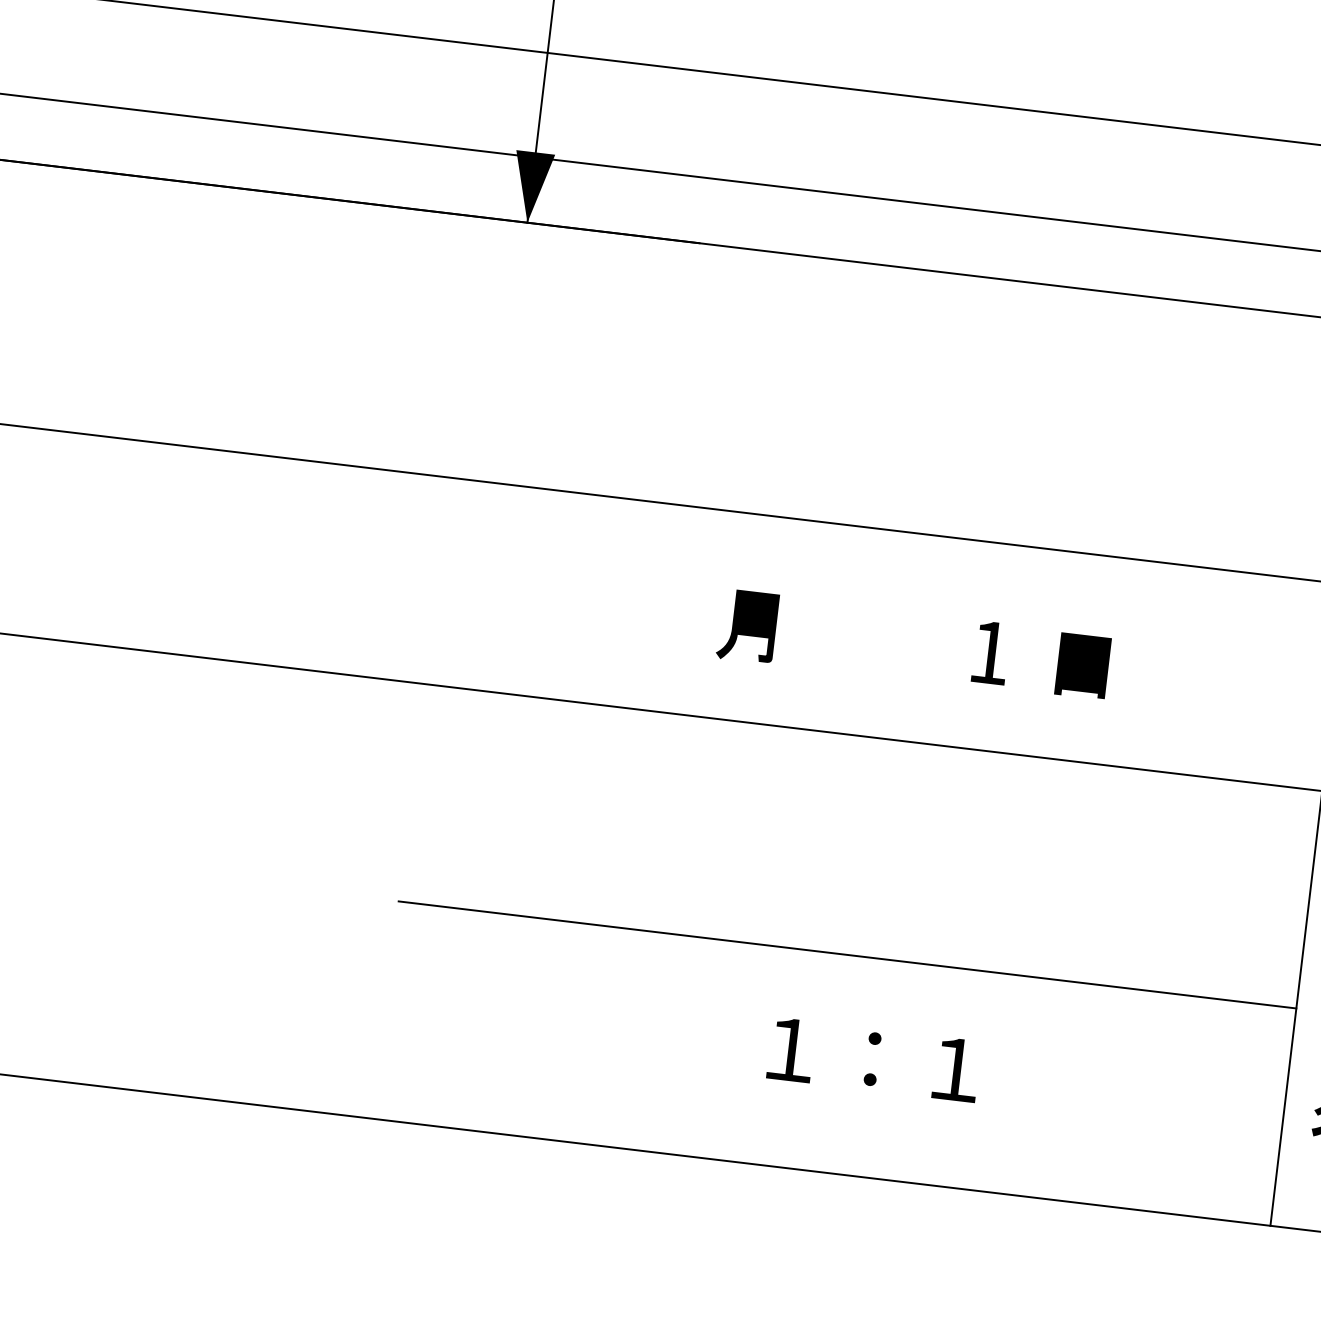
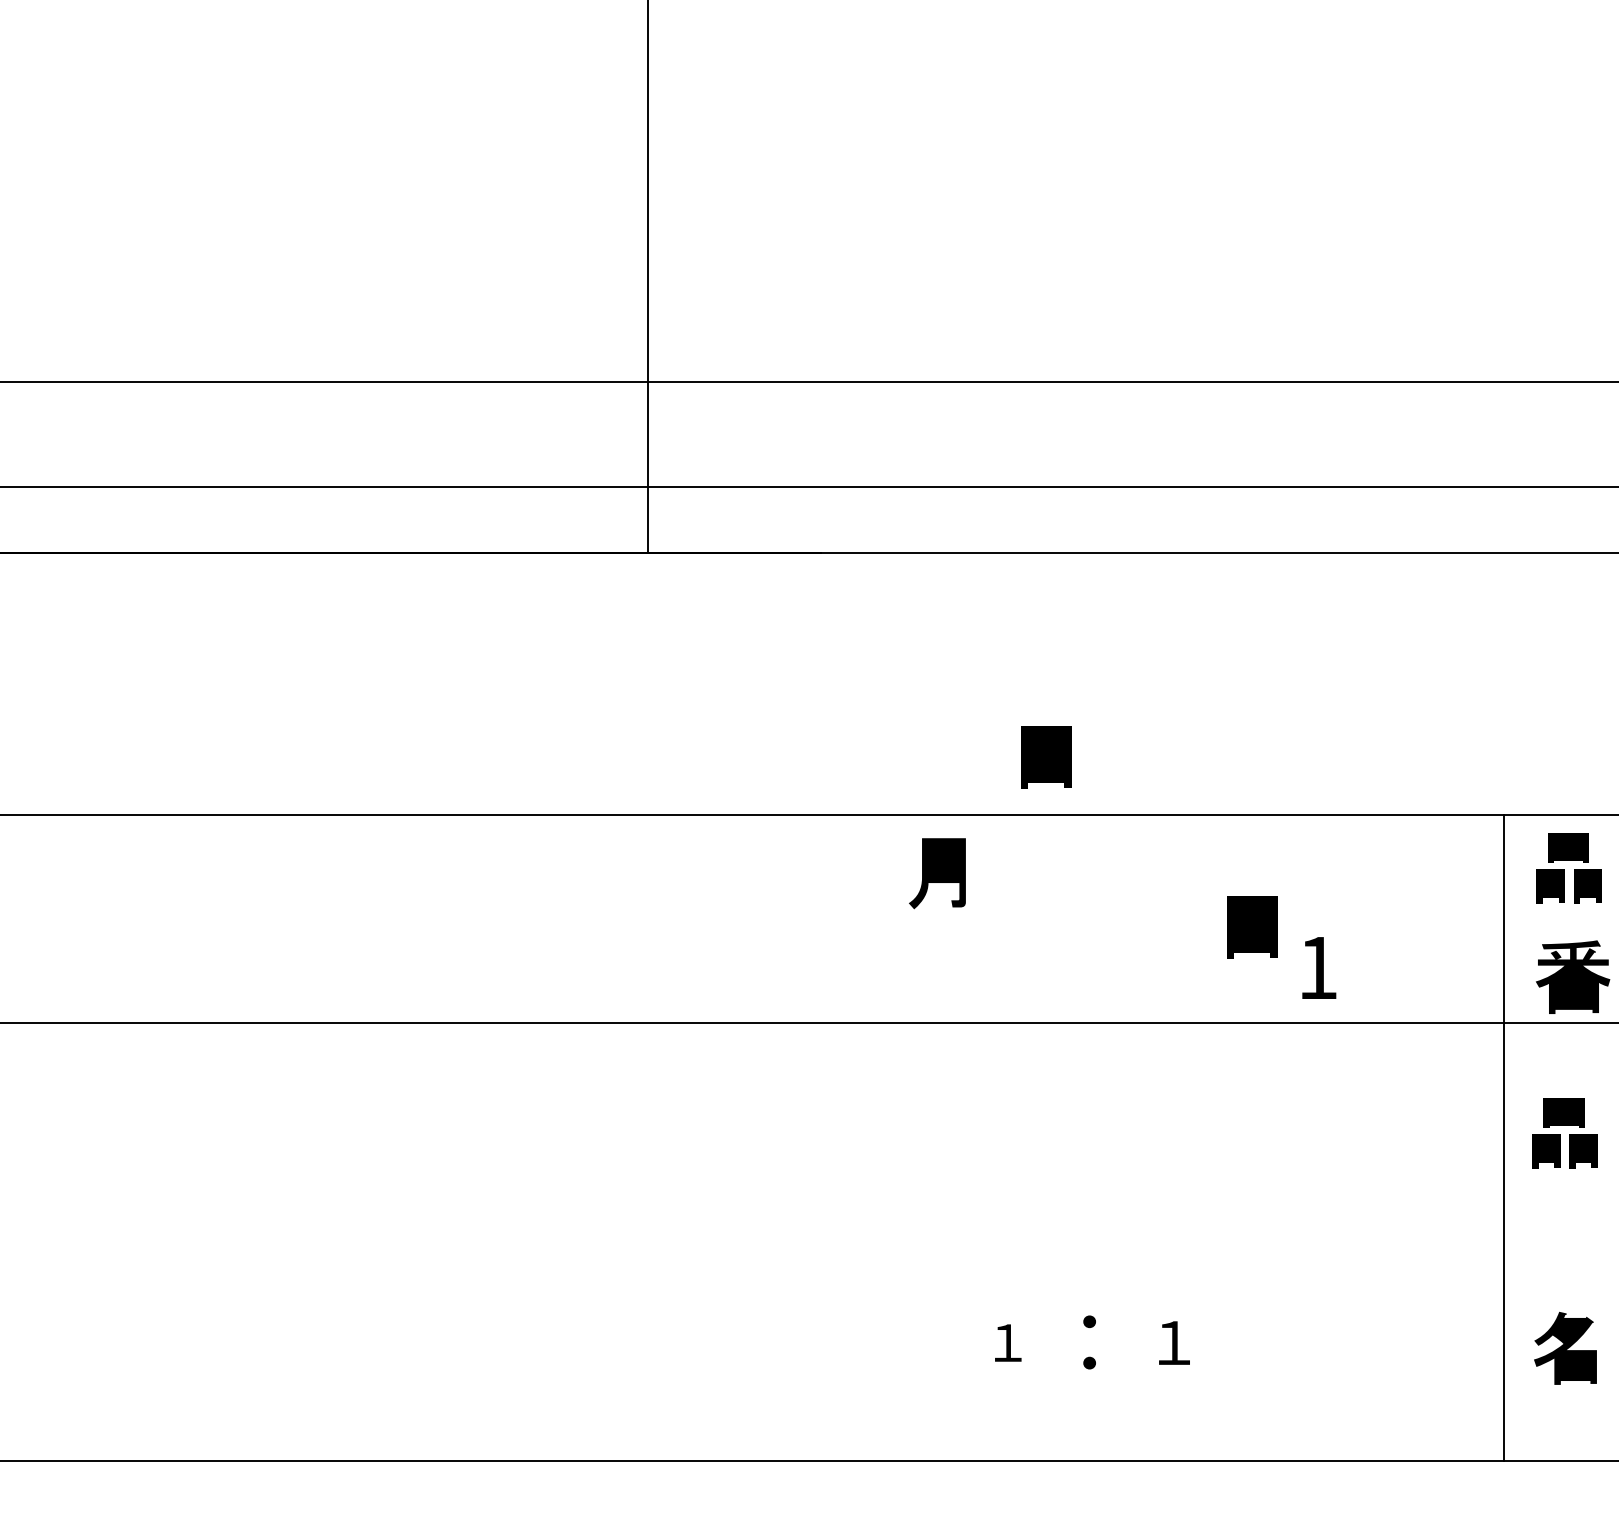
fill: (531, 186) -> (647, 516), removed
part: (899, 473) -> (1046, 757), added
part: (747, 626) -> (937, 873), moved
part: (991, 652) -> (1319, 967), moved
line: (847, 954) -> (1052, 1241), removed
part: (792, 1049) -> (1008, 1342), size x0.6
part: (956, 1069) -> (1174, 1342), size x0.7

